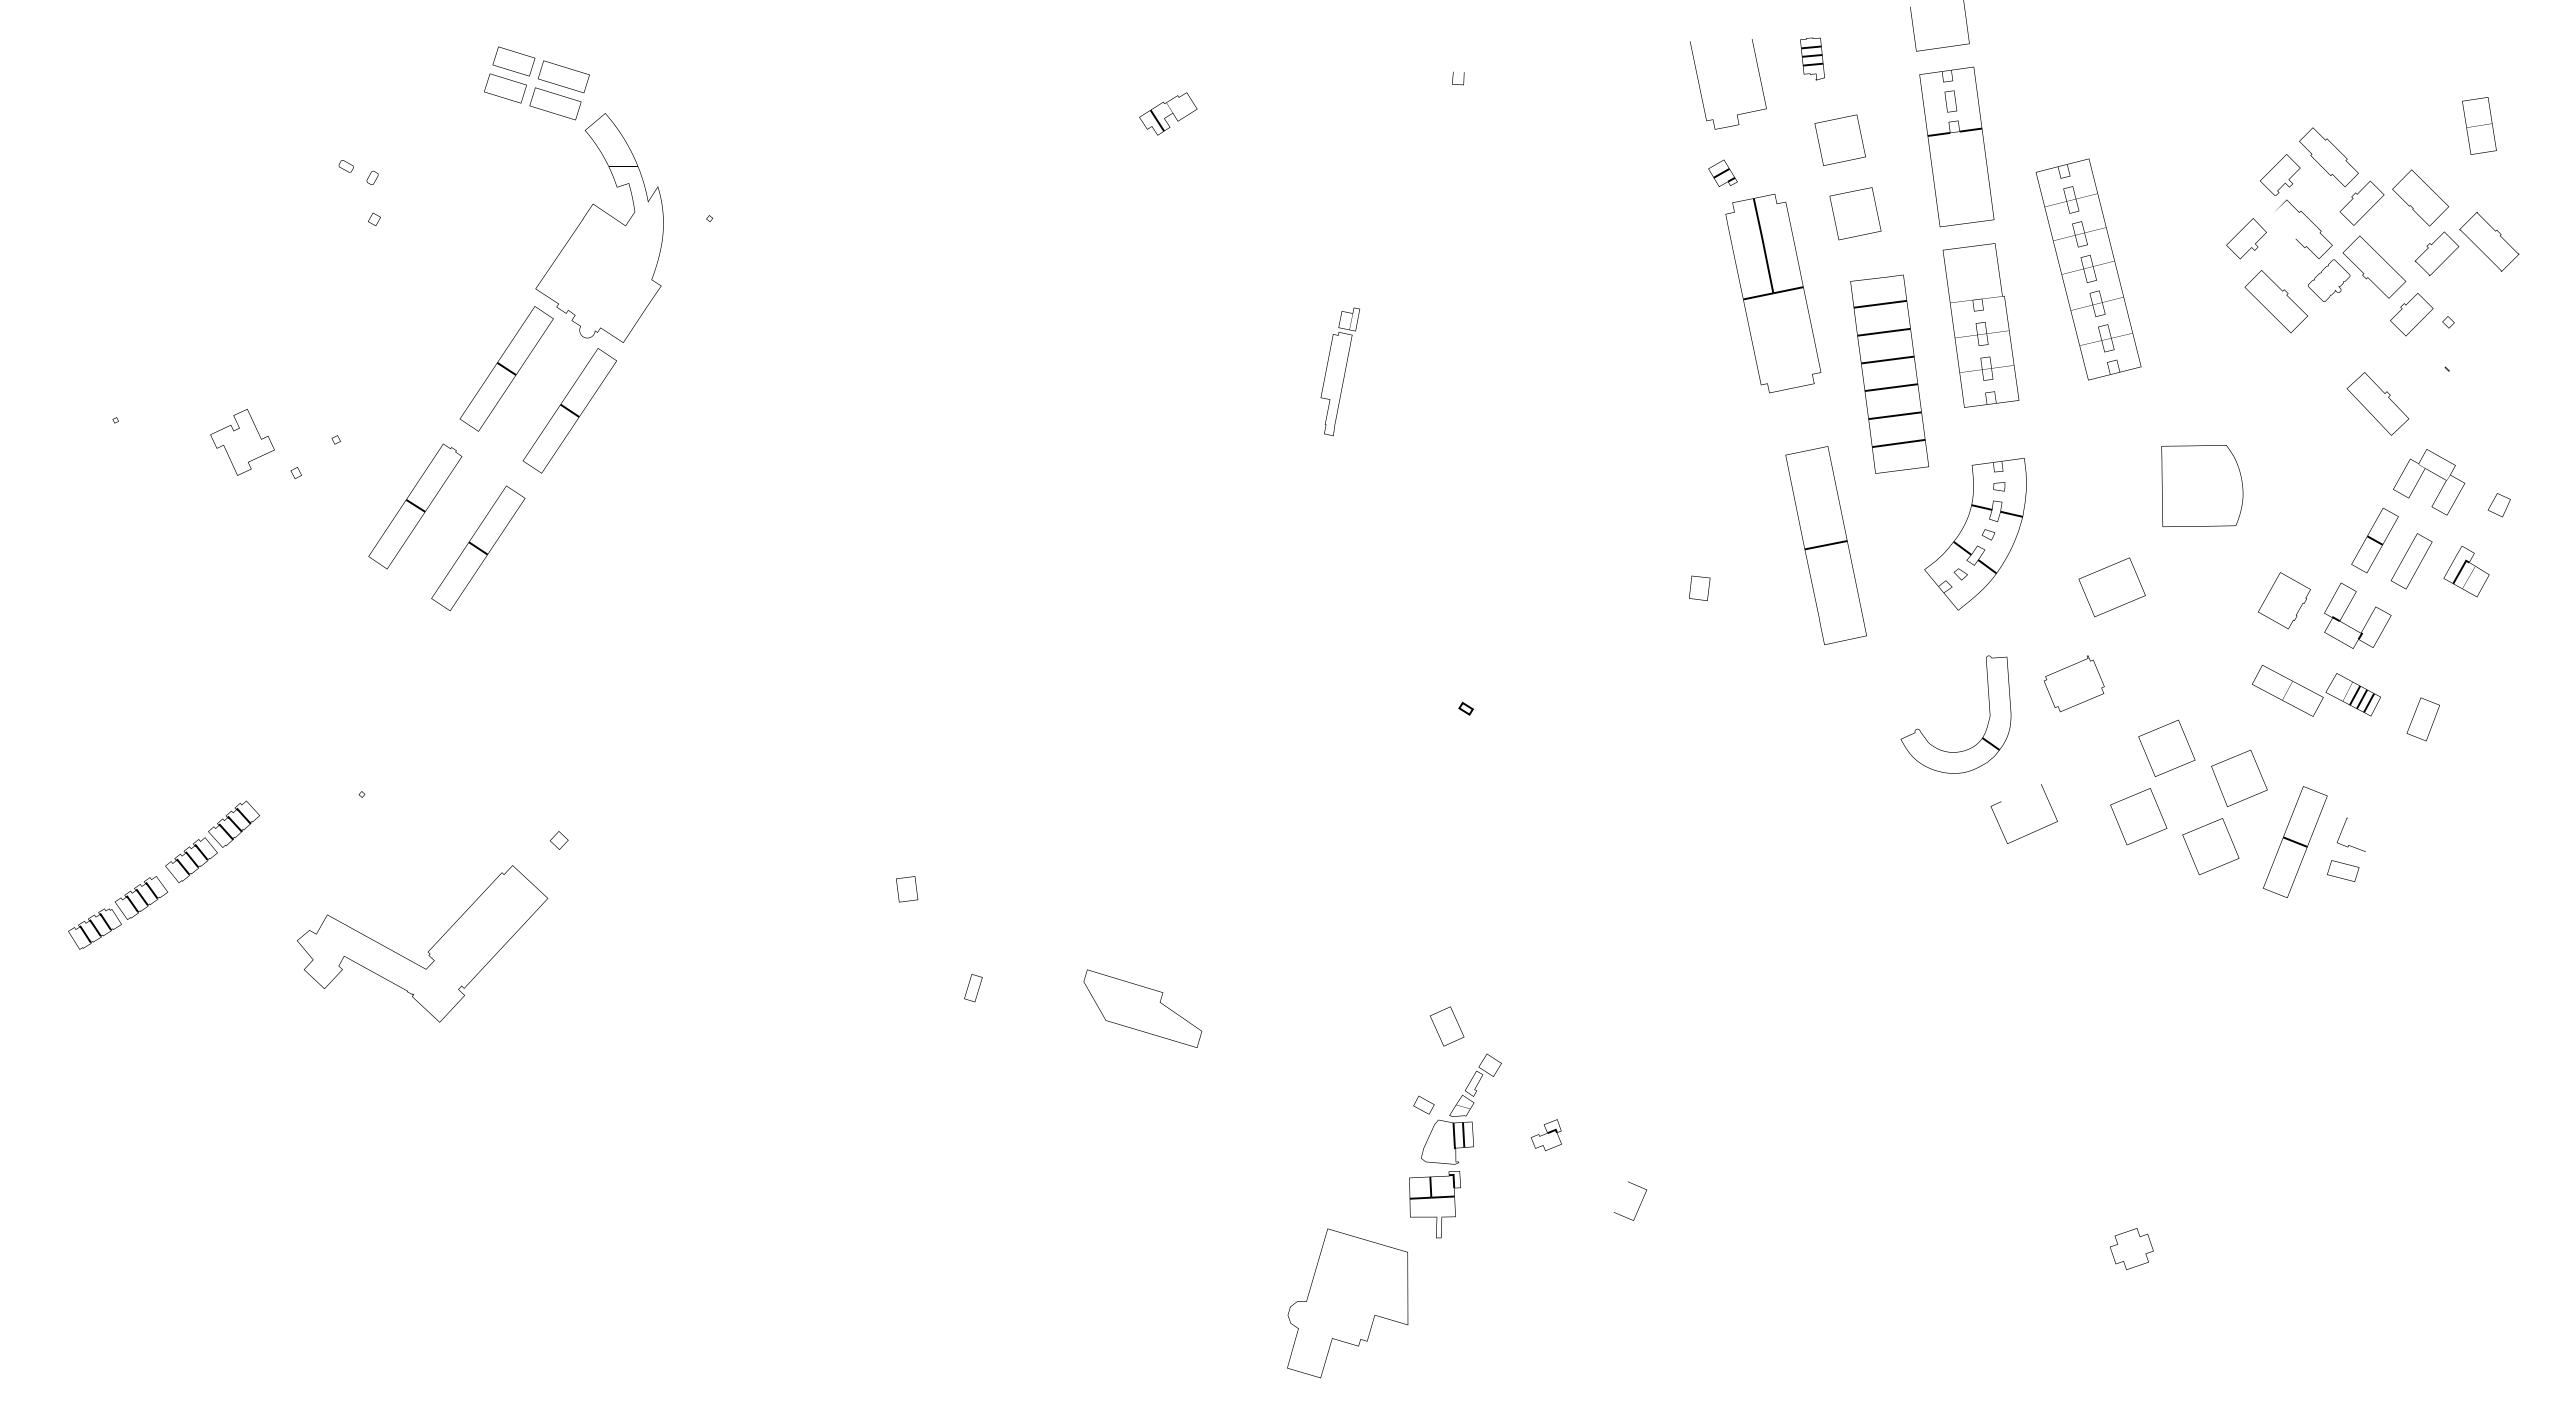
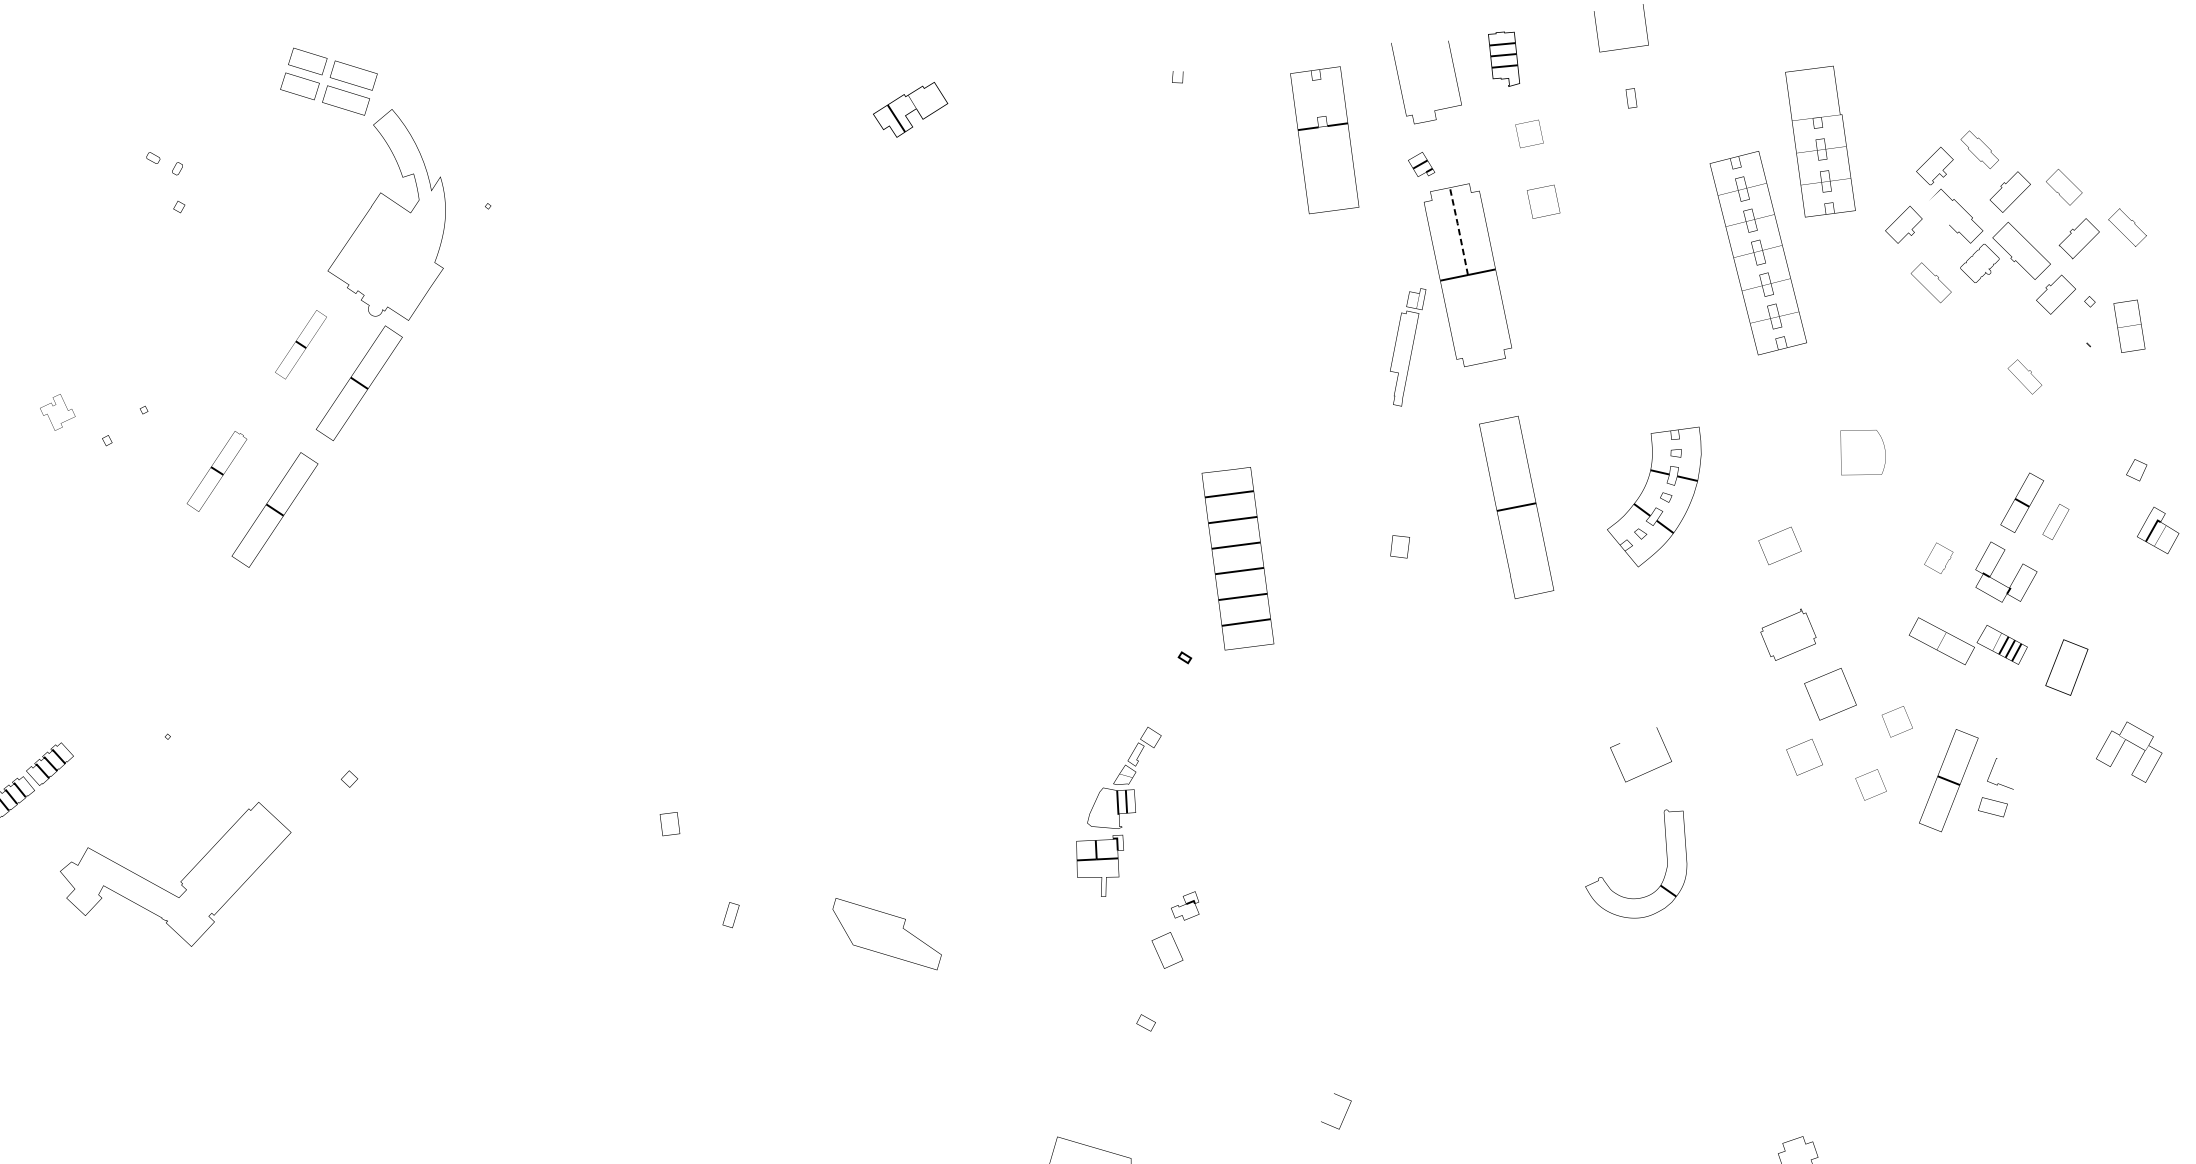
part: (1812, 58) -> (1504, 58), size x1.4
part: (1168, 113) -> (910, 109), size x1.4
part: (2479, 125) -> (2129, 325), moved
part: (1839, 139) -> (1528, 133), size x0.6
part: (1956, 146) -> (1324, 139), moved
part: (2328, 157) -> (1979, 149), size x0.7
part: (2420, 197) -> (2064, 186), size x0.7
part: (1855, 213) -> (1543, 201), size x0.7
part: (2489, 241) -> (2127, 227), size x0.7
line: (1763, 245) -> (1458, 231), solid -> dashed
part: (2275, 301) -> (1930, 282), size x0.7
part: (1980, 325) -> (1820, 141), moved
part: (506, 368) -> (300, 344), size x0.6
part: (1339, 371) -> (1407, 347), moved
part: (1889, 373) -> (1237, 558), moved
part: (2377, 403) -> (2024, 376), size x0.6
part: (242, 442) -> (57, 412), size x0.6
part: (2433, 473) -> (2133, 744), moved
part: (2202, 485) -> (1863, 452), size x0.6
part: (415, 506) -> (217, 471), size x0.7
part: (2411, 561) -> (2055, 522), size x0.7
part: (2466, 571) -> (2158, 530), moved
part: (2111, 587) -> (1779, 546), size x0.7
part: (2284, 600) -> (1938, 558), size x0.6
part: (2074, 683) -> (1788, 634), moved
part: (2422, 719) -> (2065, 667), size x1.4
part: (1987, 724) -> (1665, 873), moved
part: (2239, 777) -> (1897, 721), size x0.6
part: (2138, 816) -> (1804, 757), size x0.7
part: (2033, 831) -> (1649, 770), moved
part: (2210, 846) -> (1870, 784), size x0.6
part: (429, 949) -> (182, 879), moved
part: (1546, 1134) -> (1185, 905), moved
part: (1455, 1145) -> (1118, 811), moved

